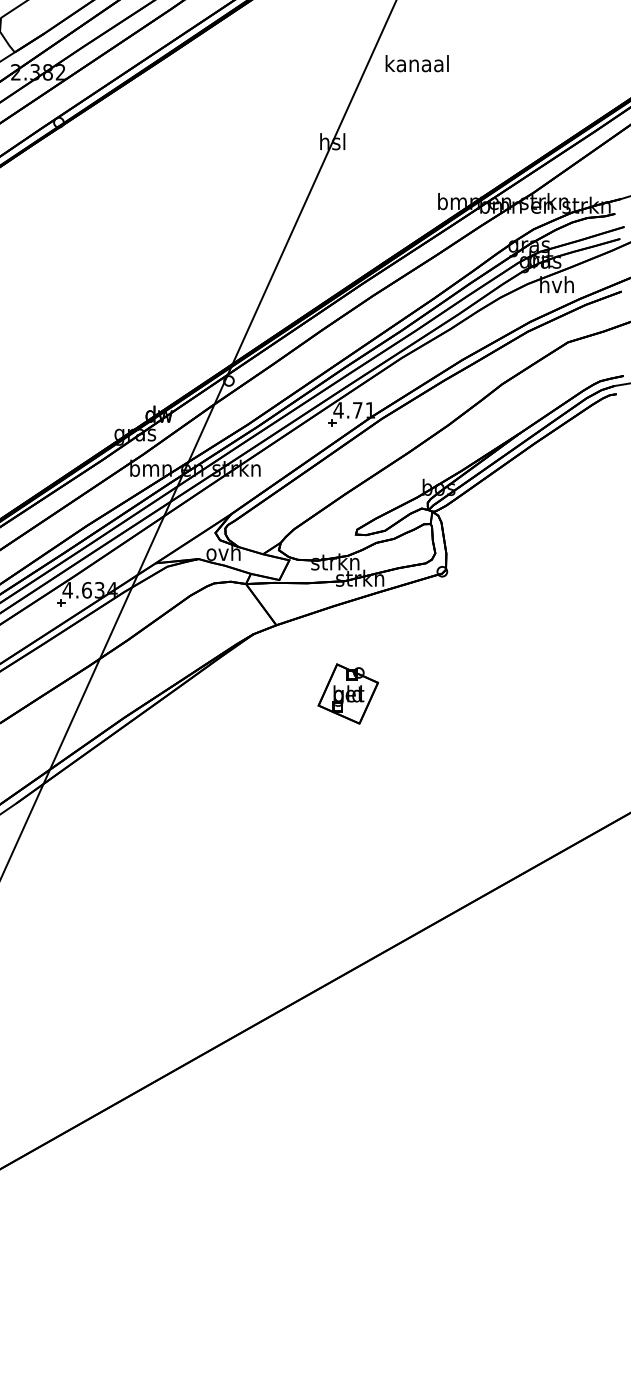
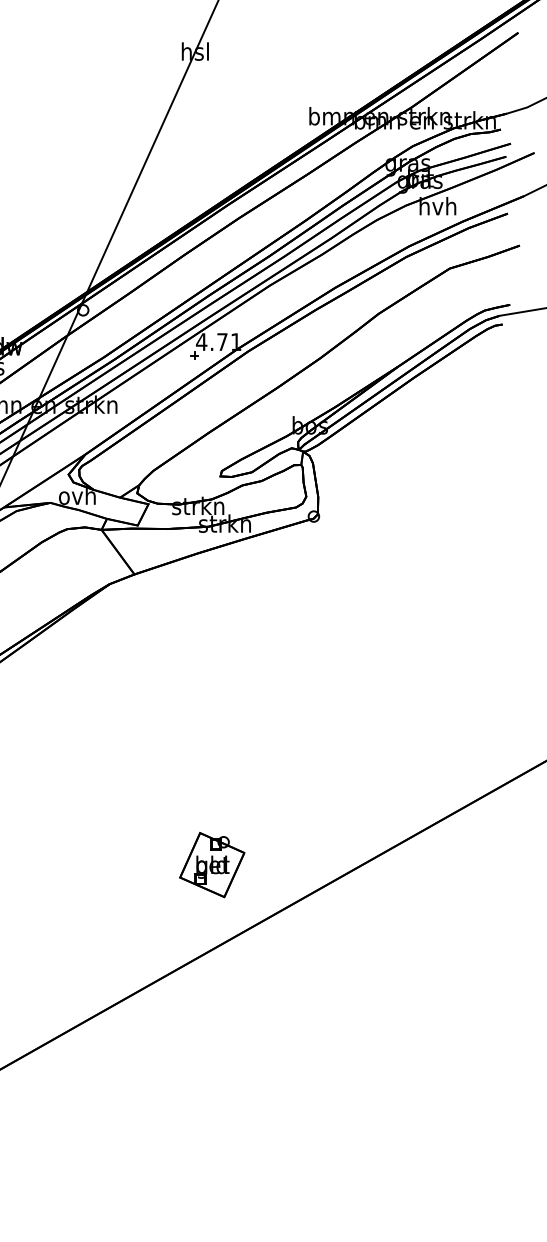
part: (348, 693) -> (212, 864), moved

